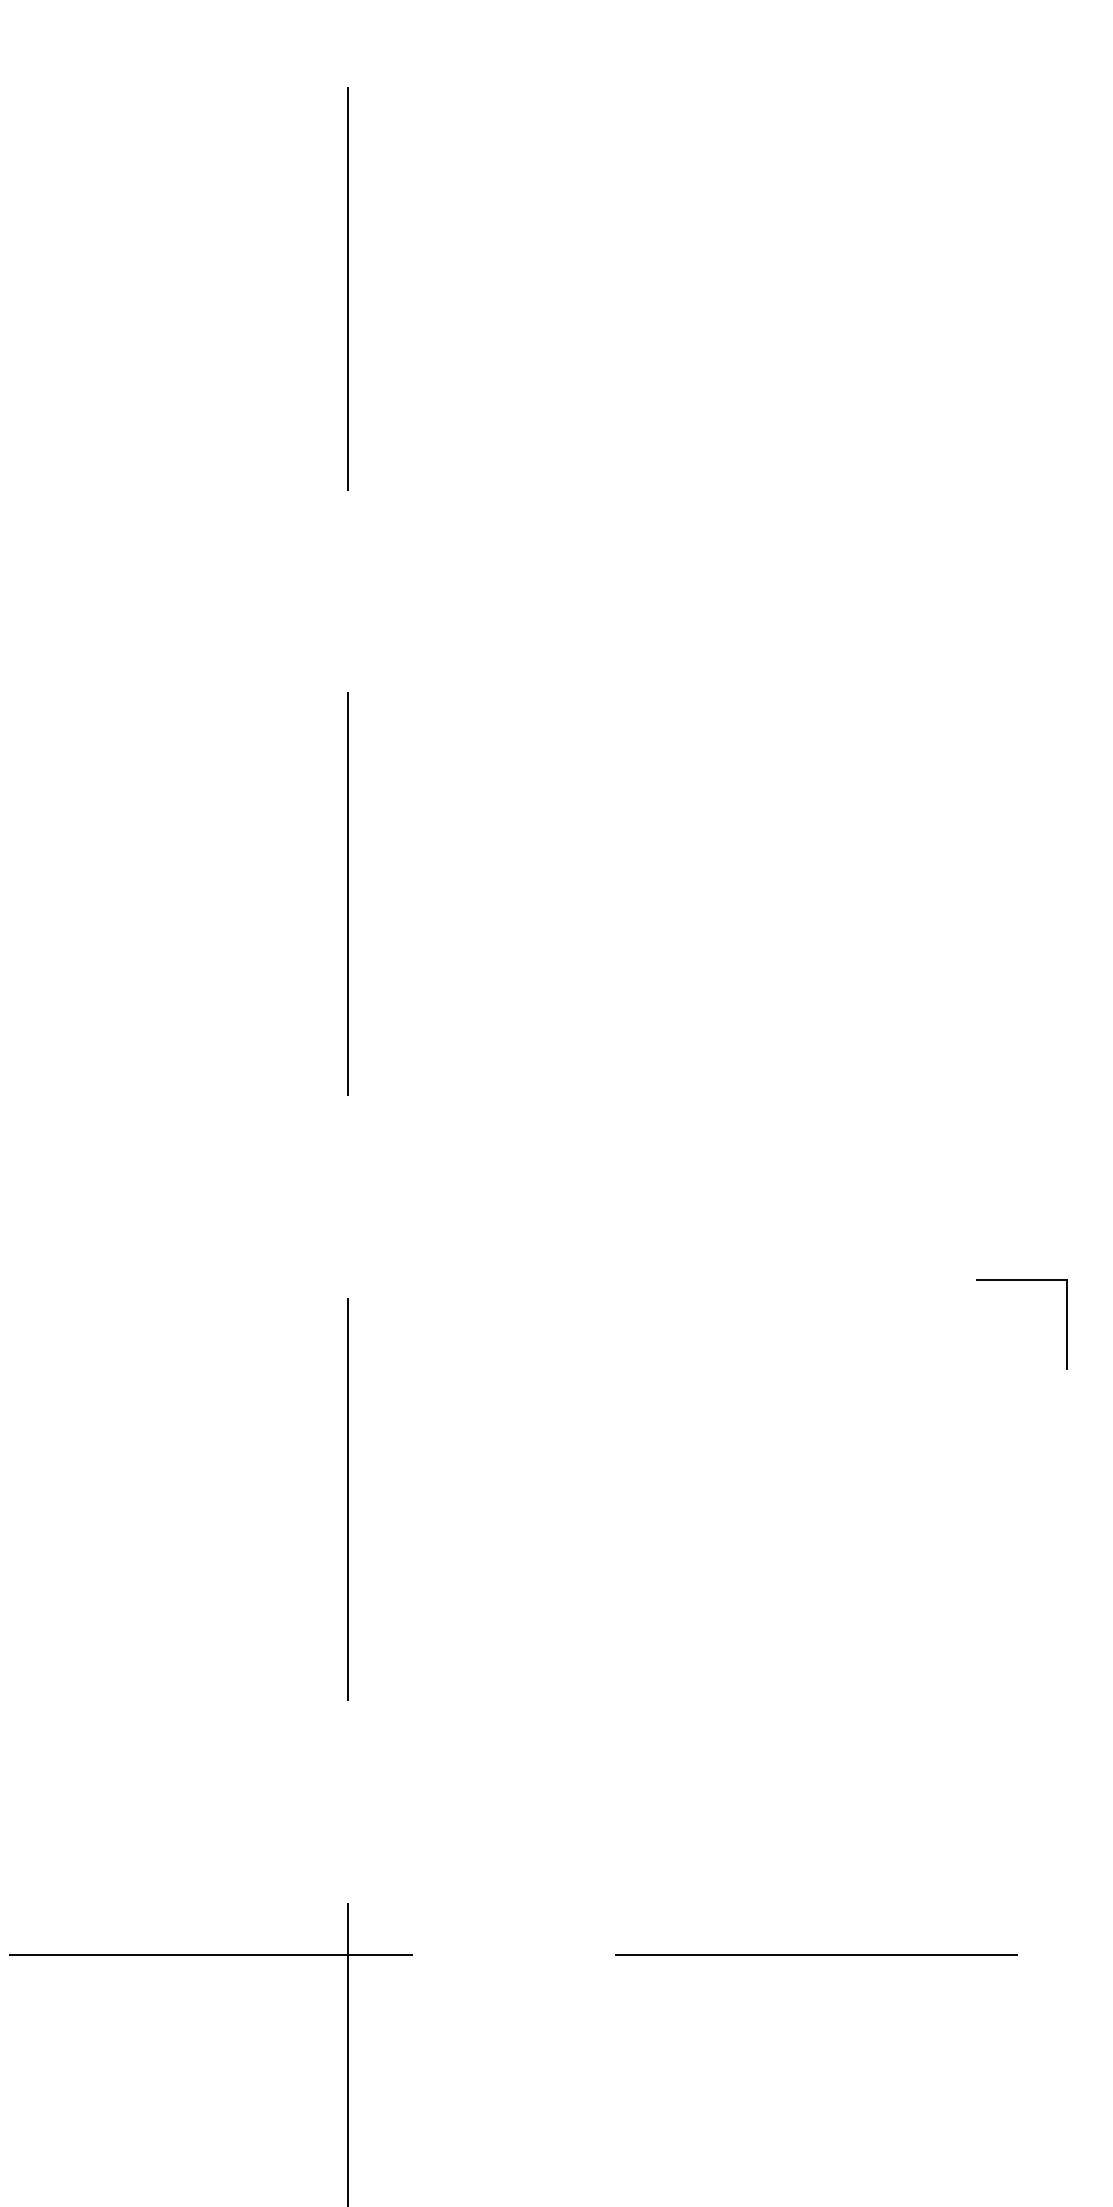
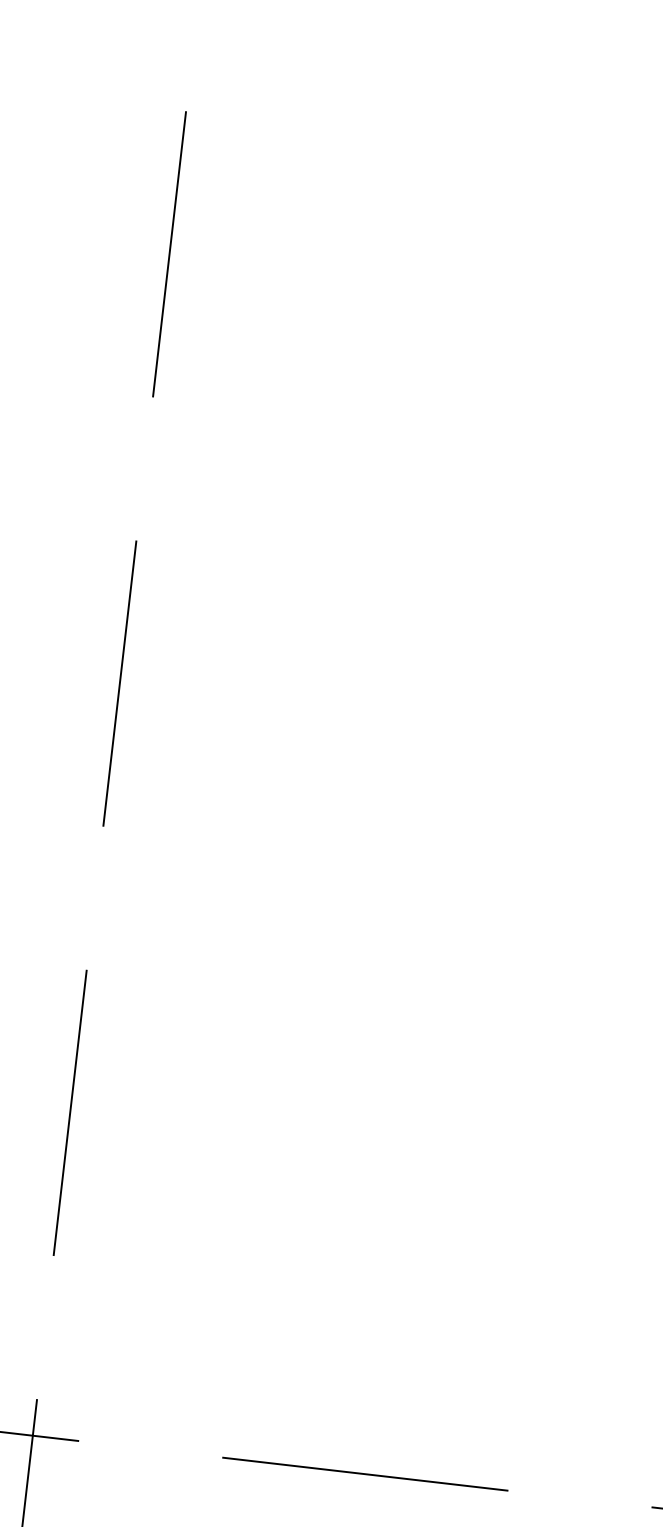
part: (1021, 1280) -> (566, 1012), removed

